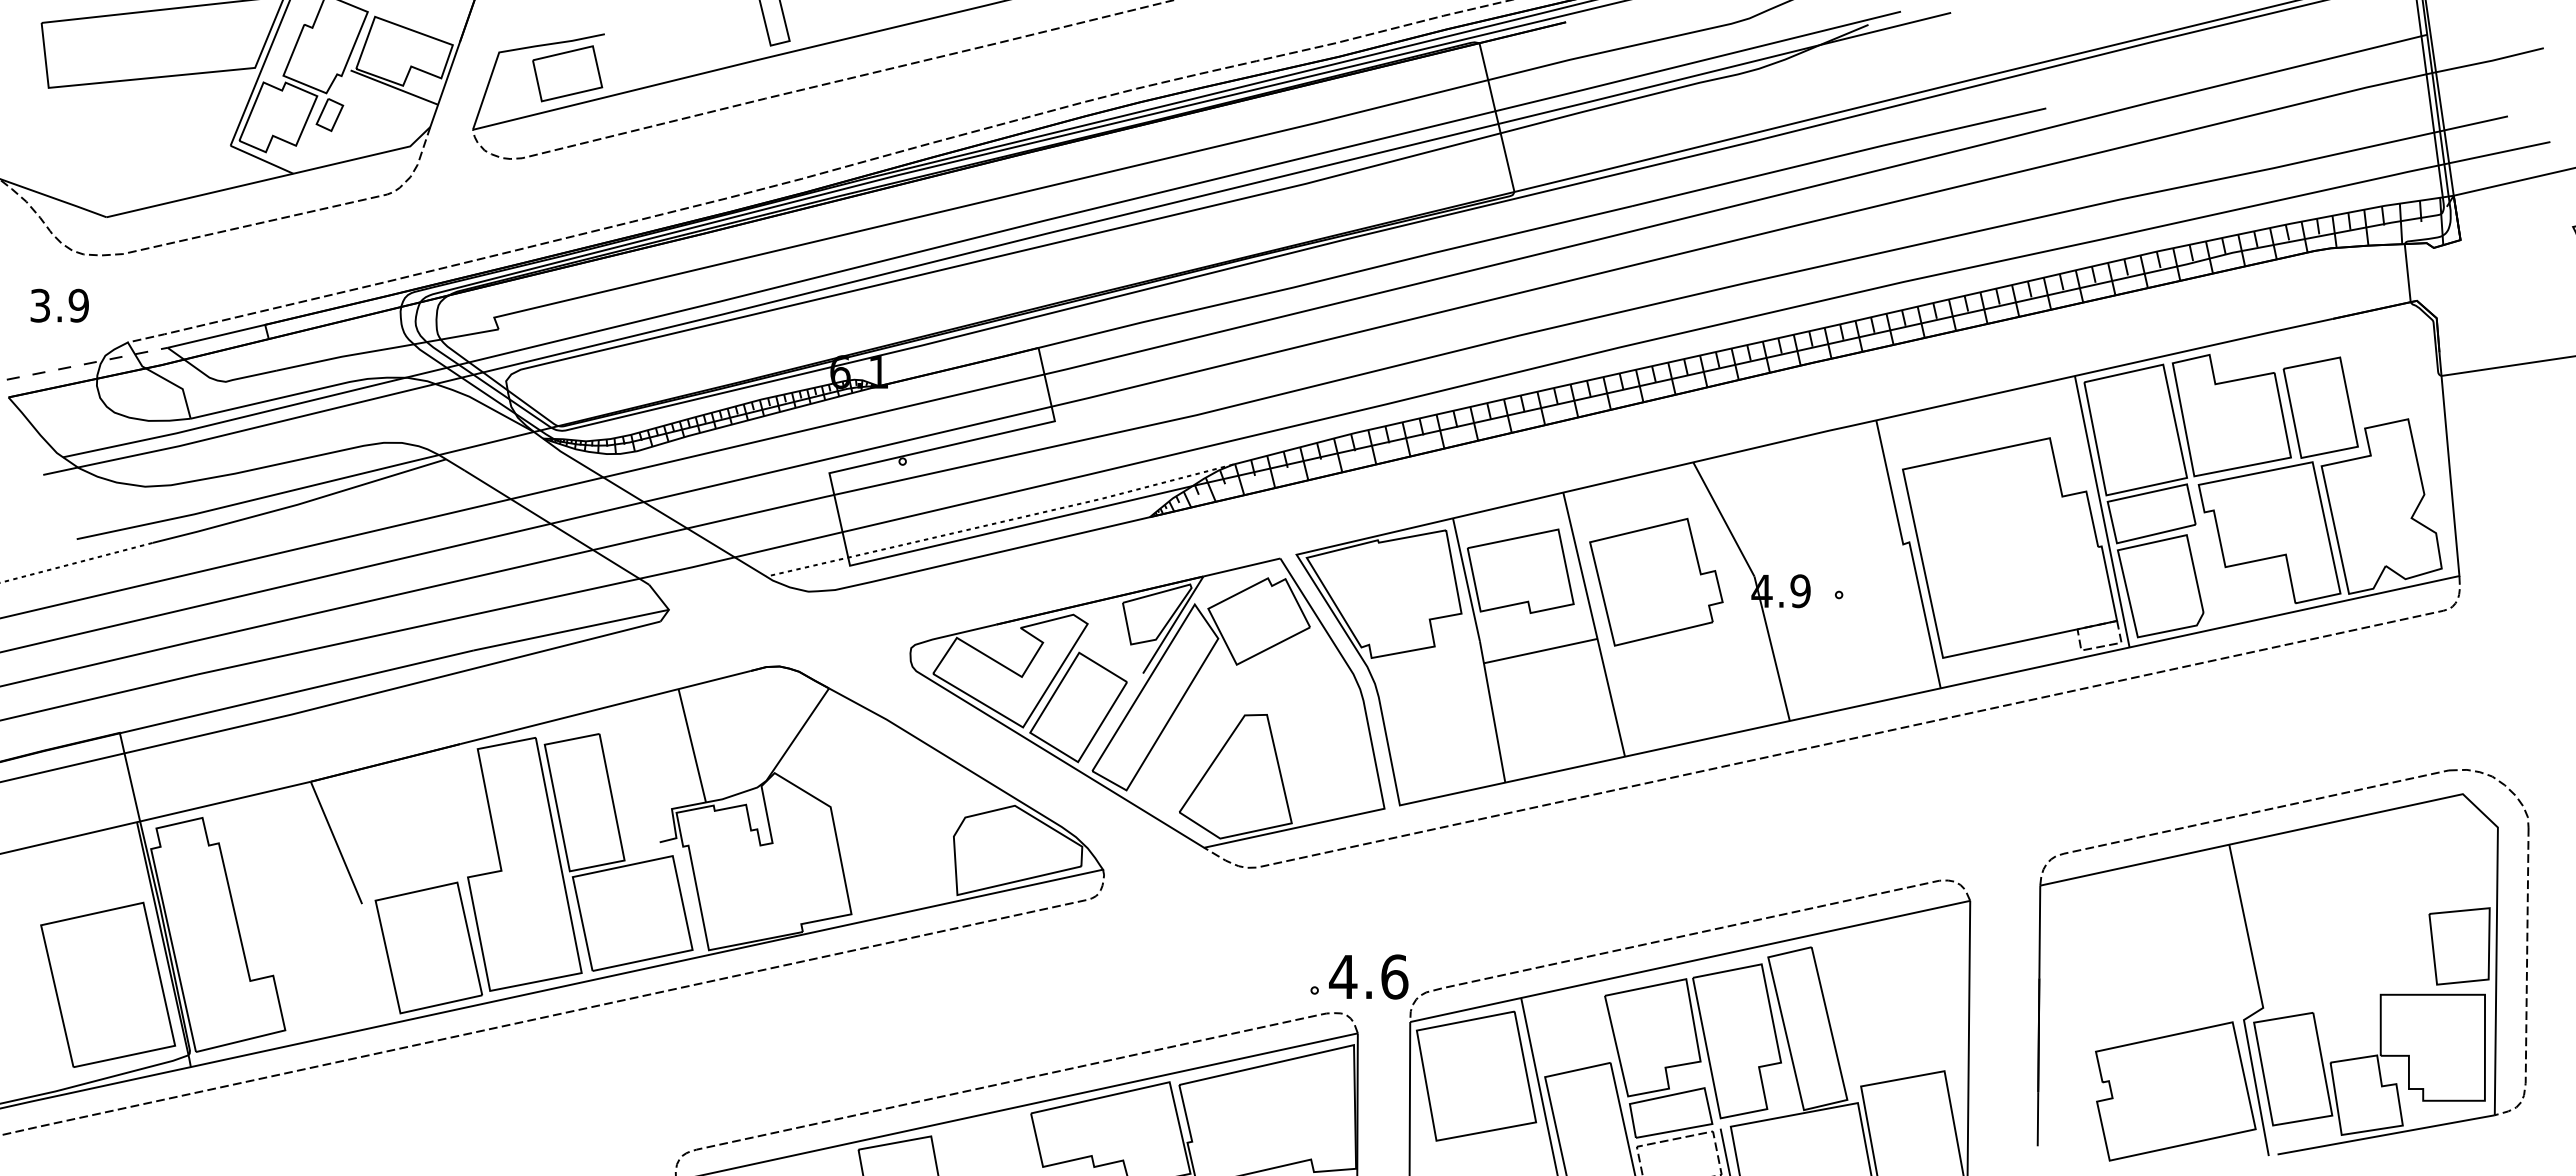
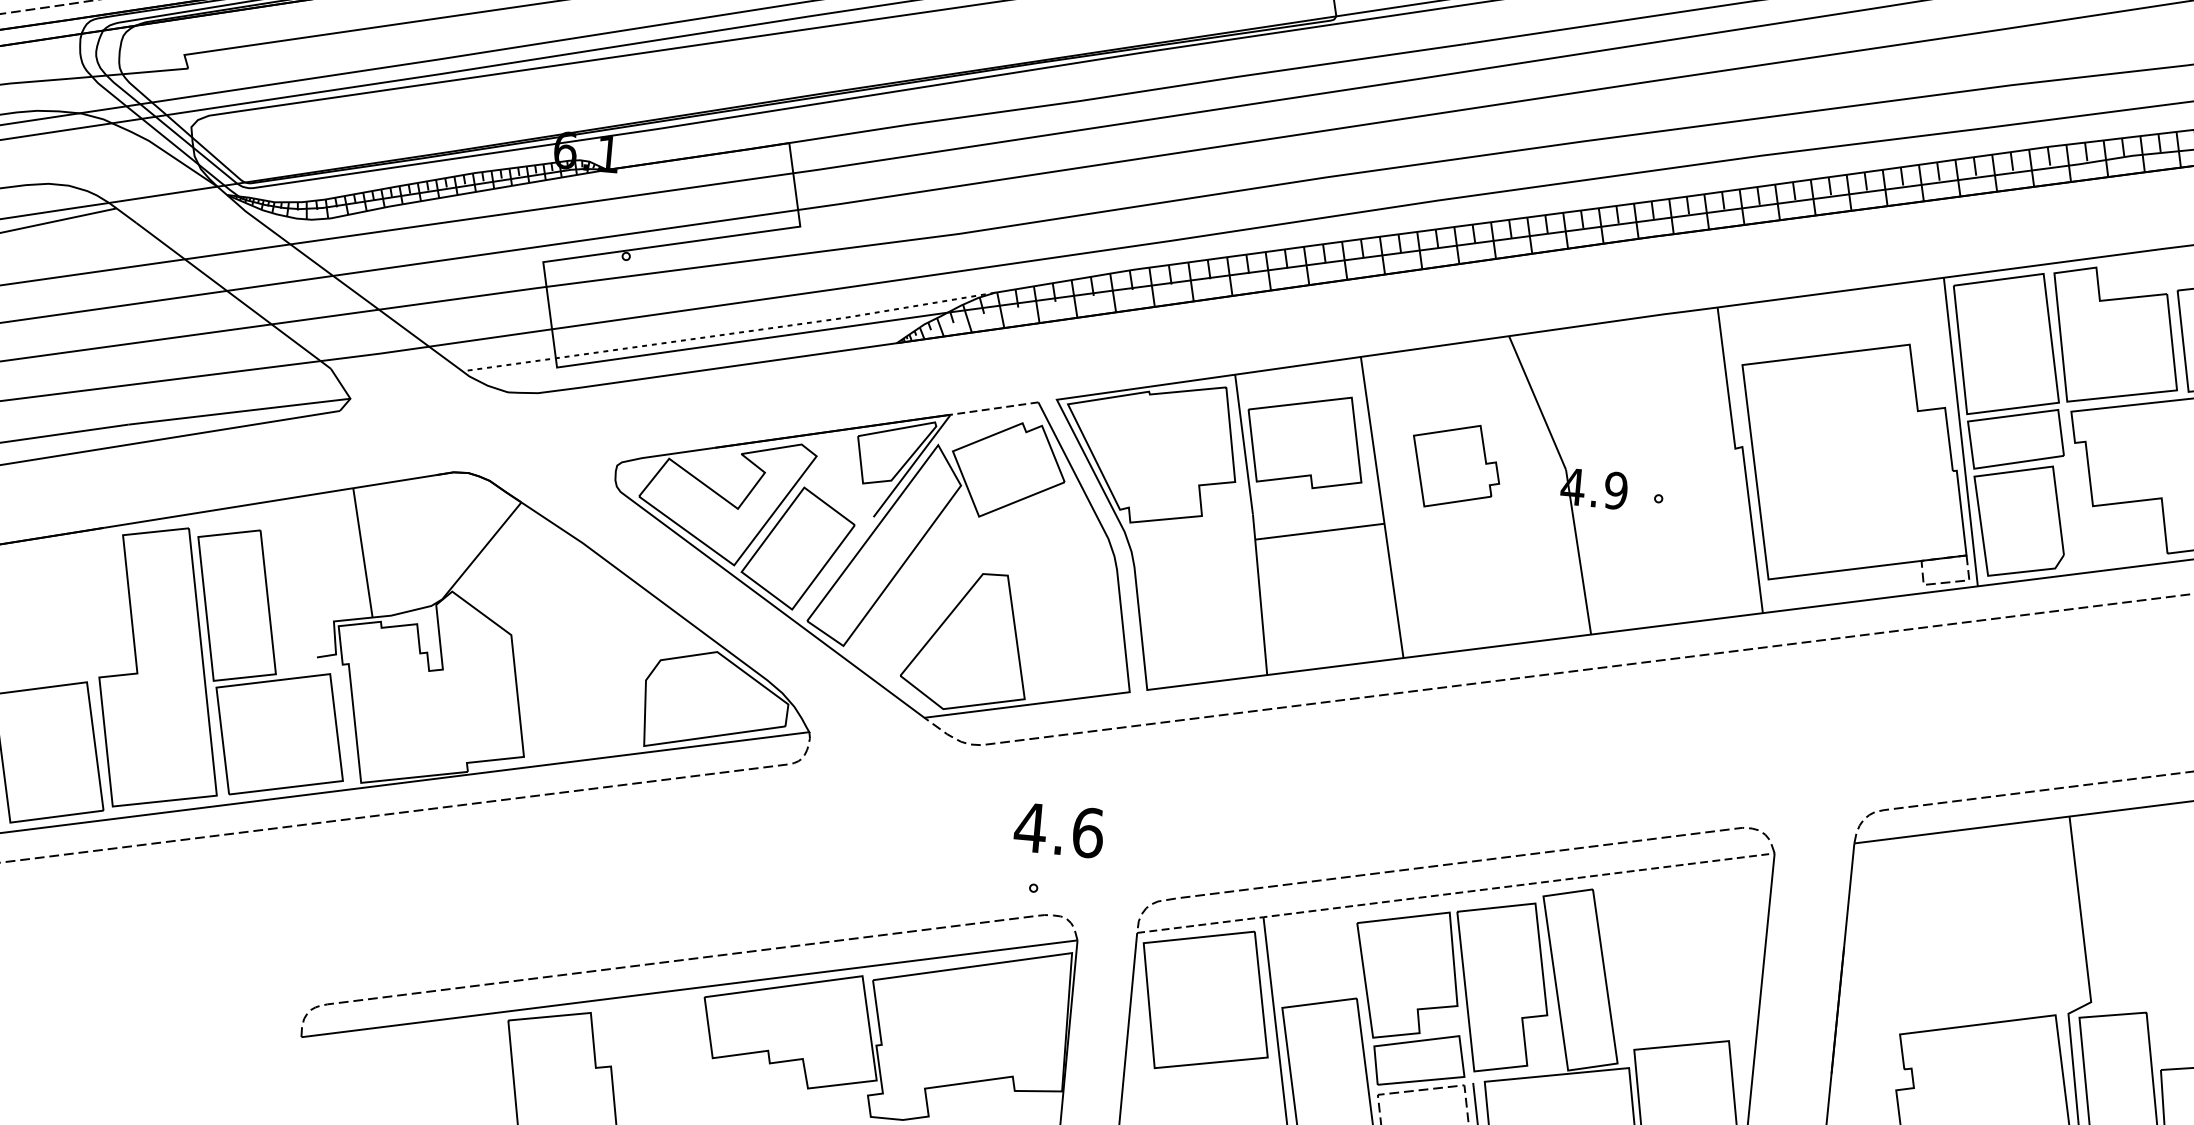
line: (1241, 567) -> (994, 408), solid -> dashed
part: (1656, 582) -> (1456, 466), size x0.6
line: (1690, 961) -> (1456, 893), solid -> dashed
text: (1368, 976) -> (1058, 829), moved

